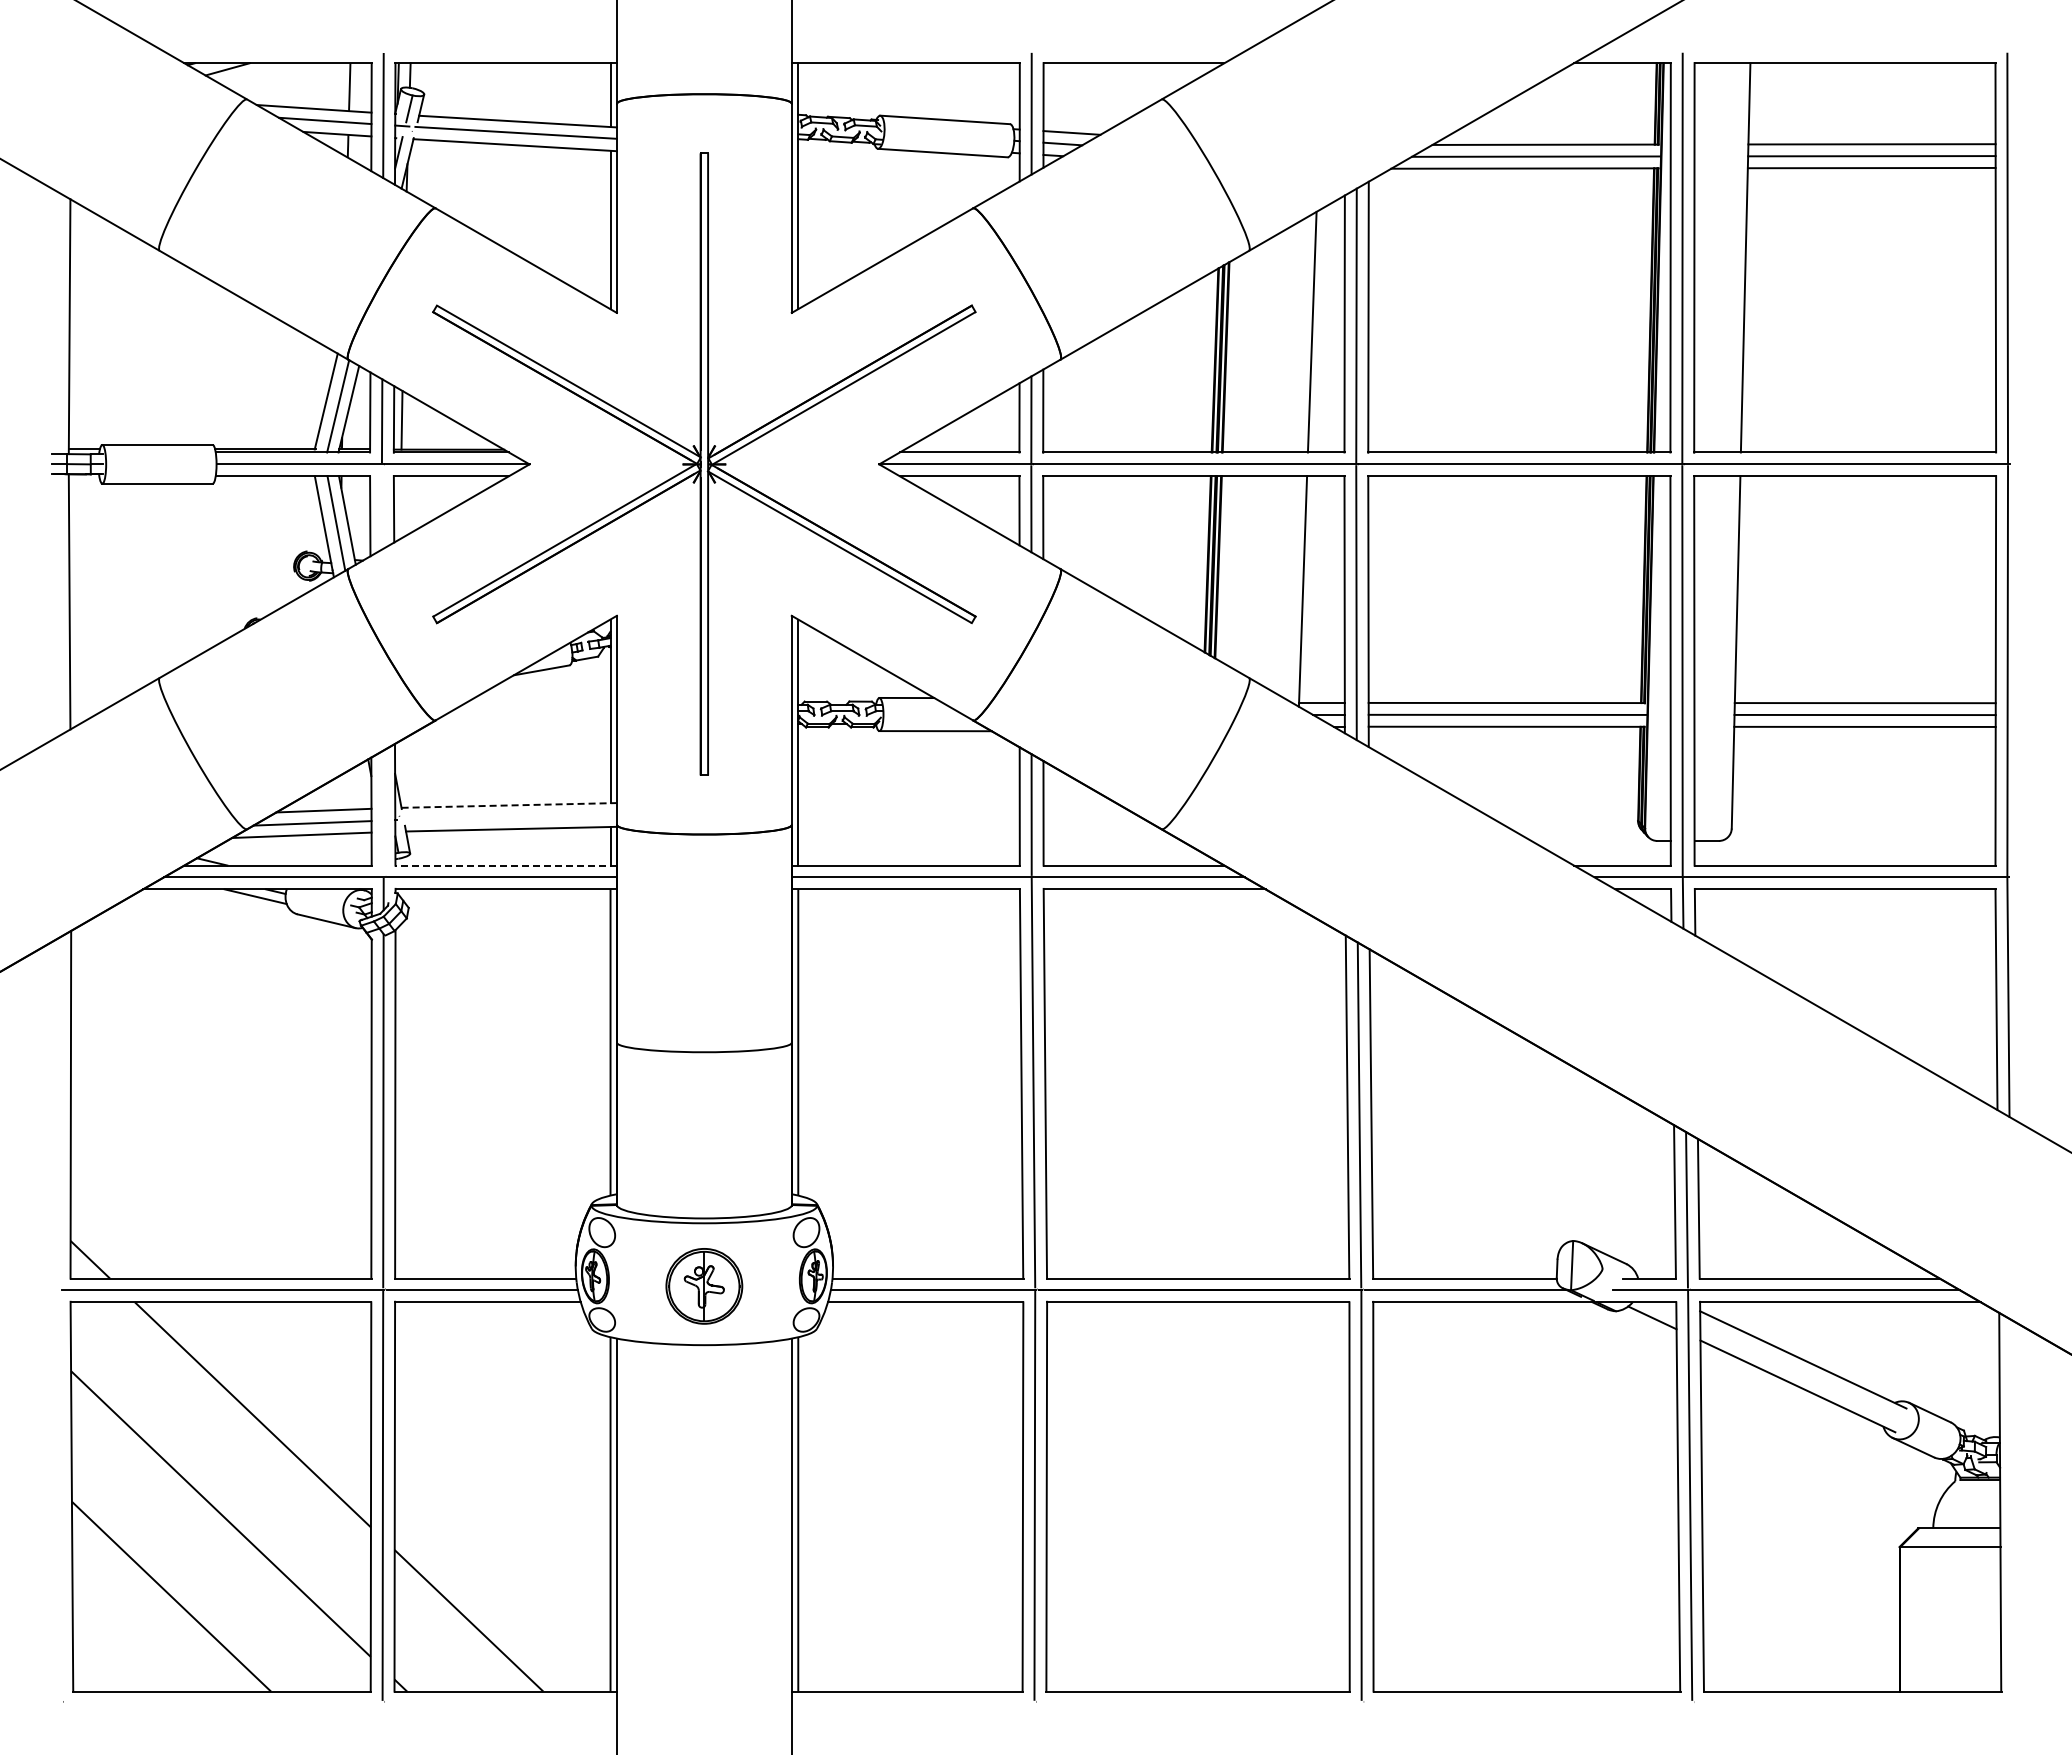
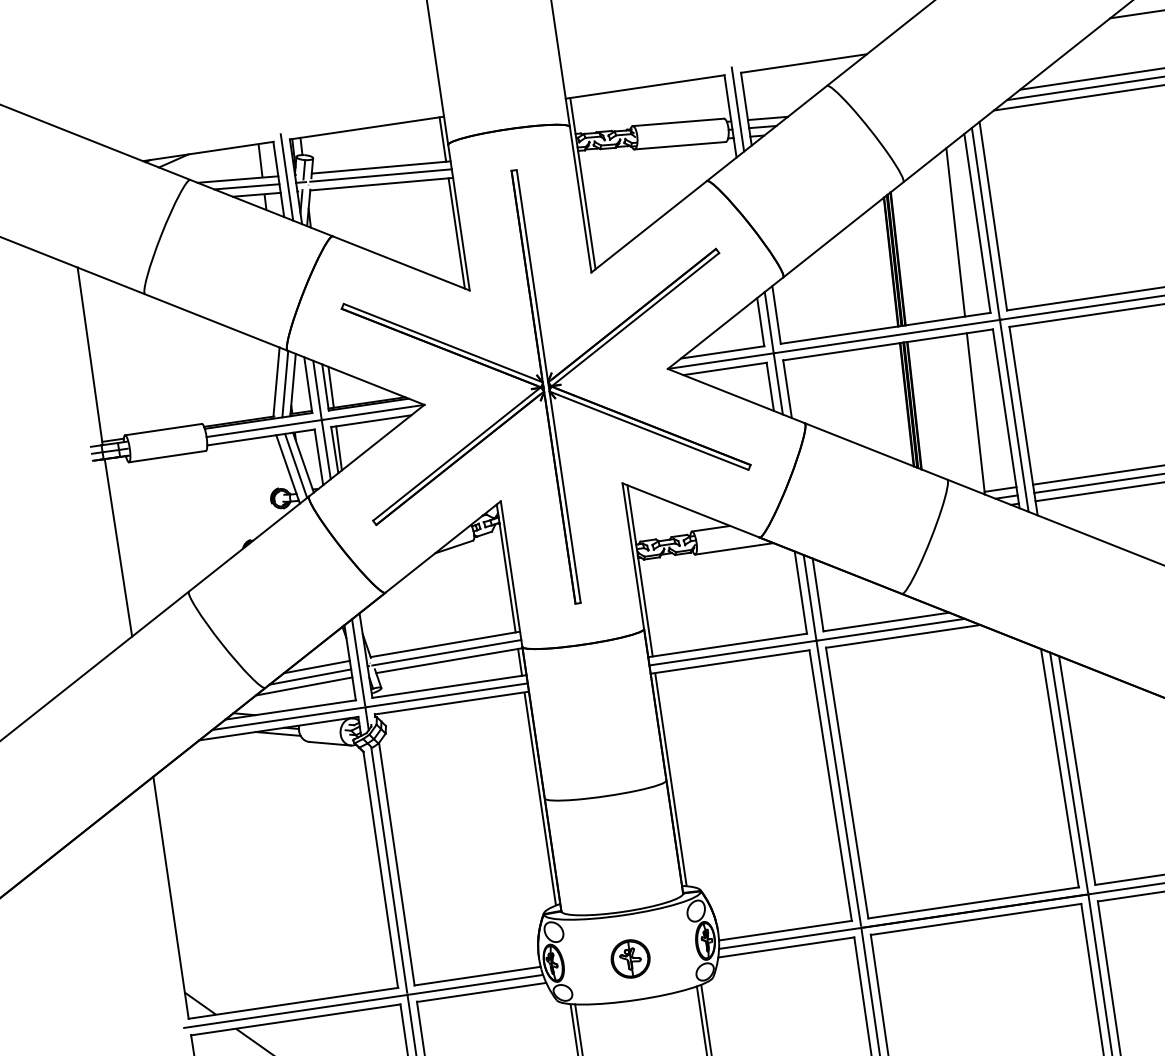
line: (381, 507) -> (325, 450), added
line: (400, 507) -> (339, 448), added
line: (509, 805) -> (445, 644), dashed -> solid
line: (383, 812) -> (358, 662), added
line: (509, 817) -> (446, 652), added
line: (506, 865) -> (449, 686), dashed -> solid
part: (704, 1285) -> (630, 958), size x0.71

